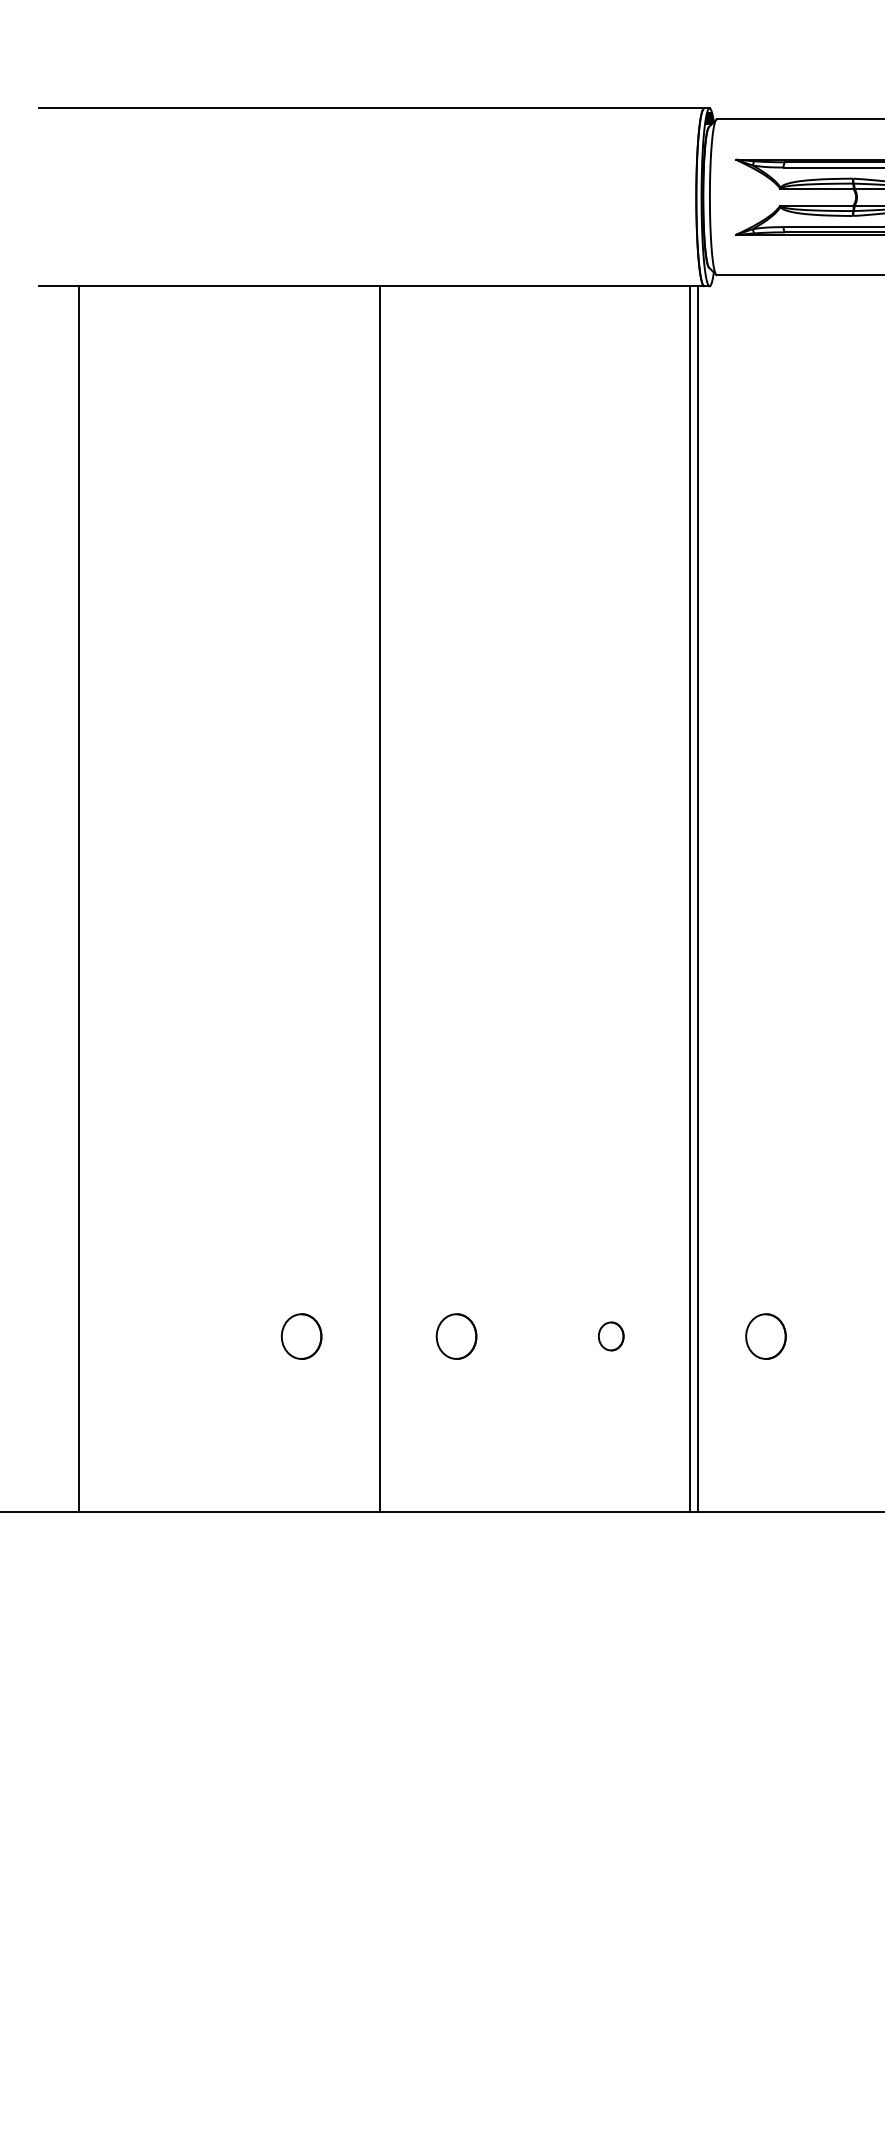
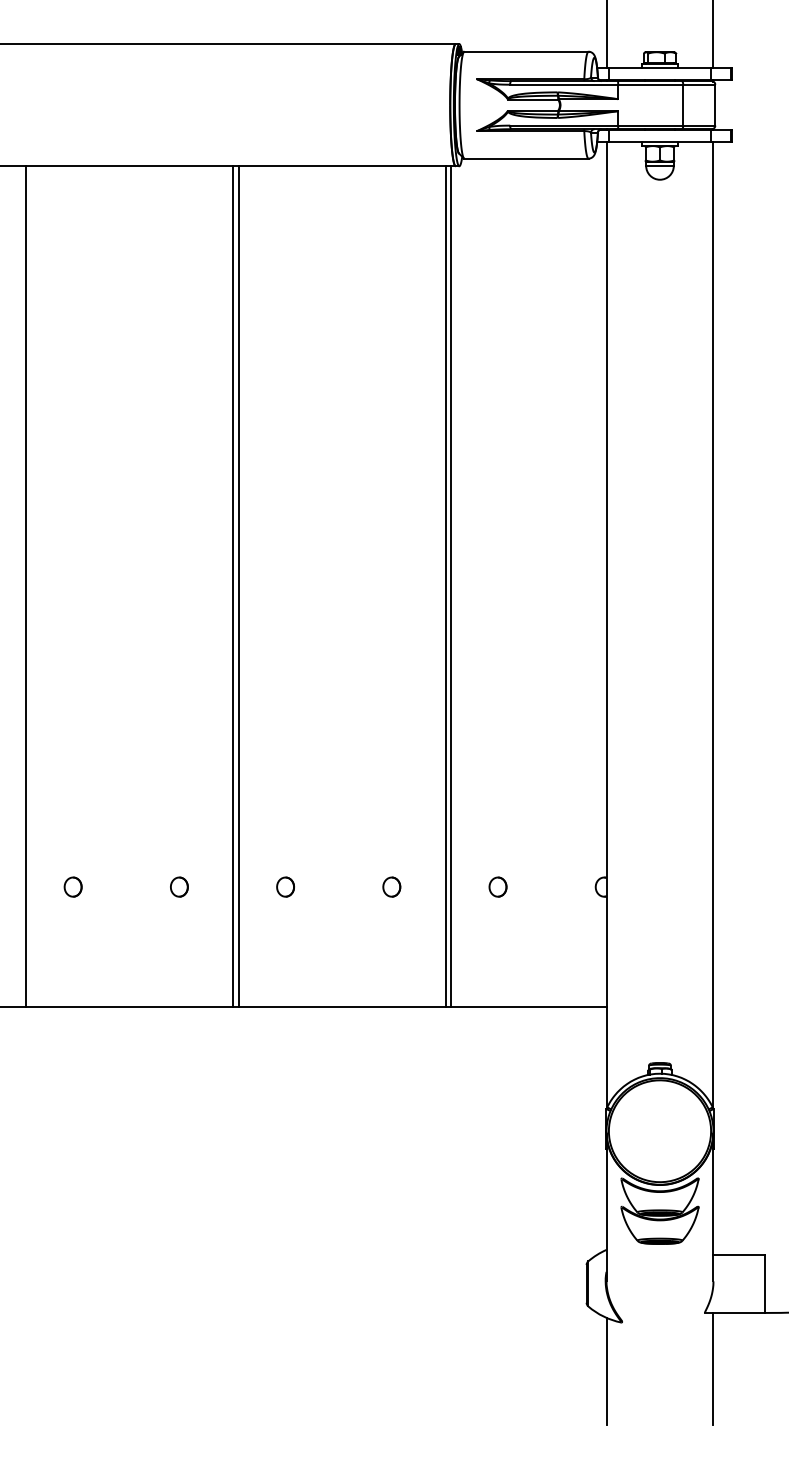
line: (387, 898) -> (238, 586), added
part: (146, 1335) -> (72, 886), added
part: (301, 1335) -> (179, 886), size x0.62
part: (456, 1335) -> (285, 886), size x0.62
part: (765, 1335) -> (497, 886), size x0.62

